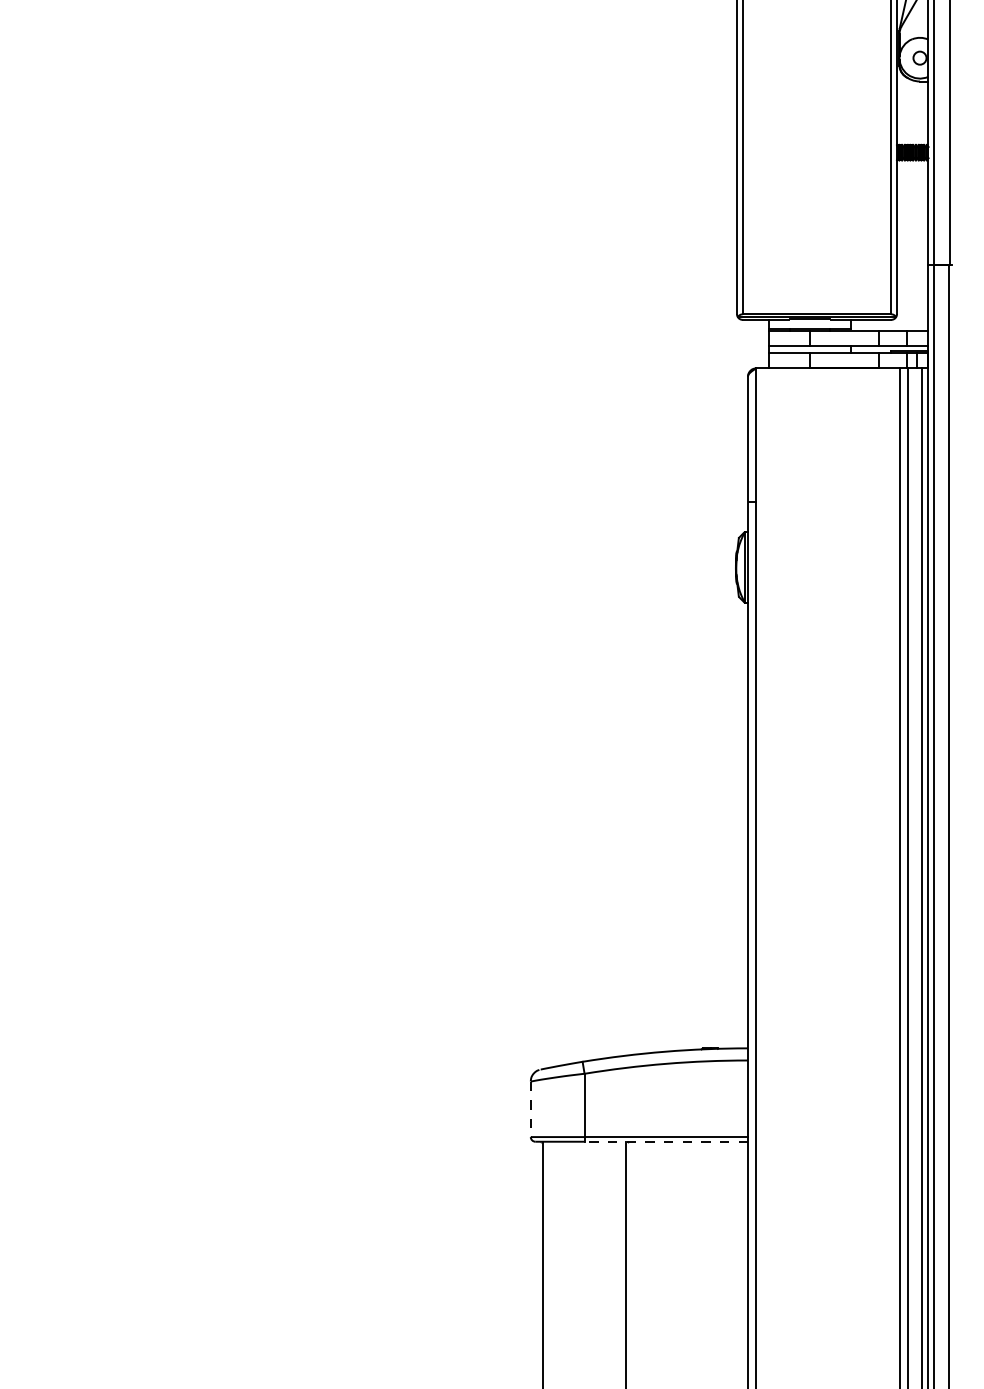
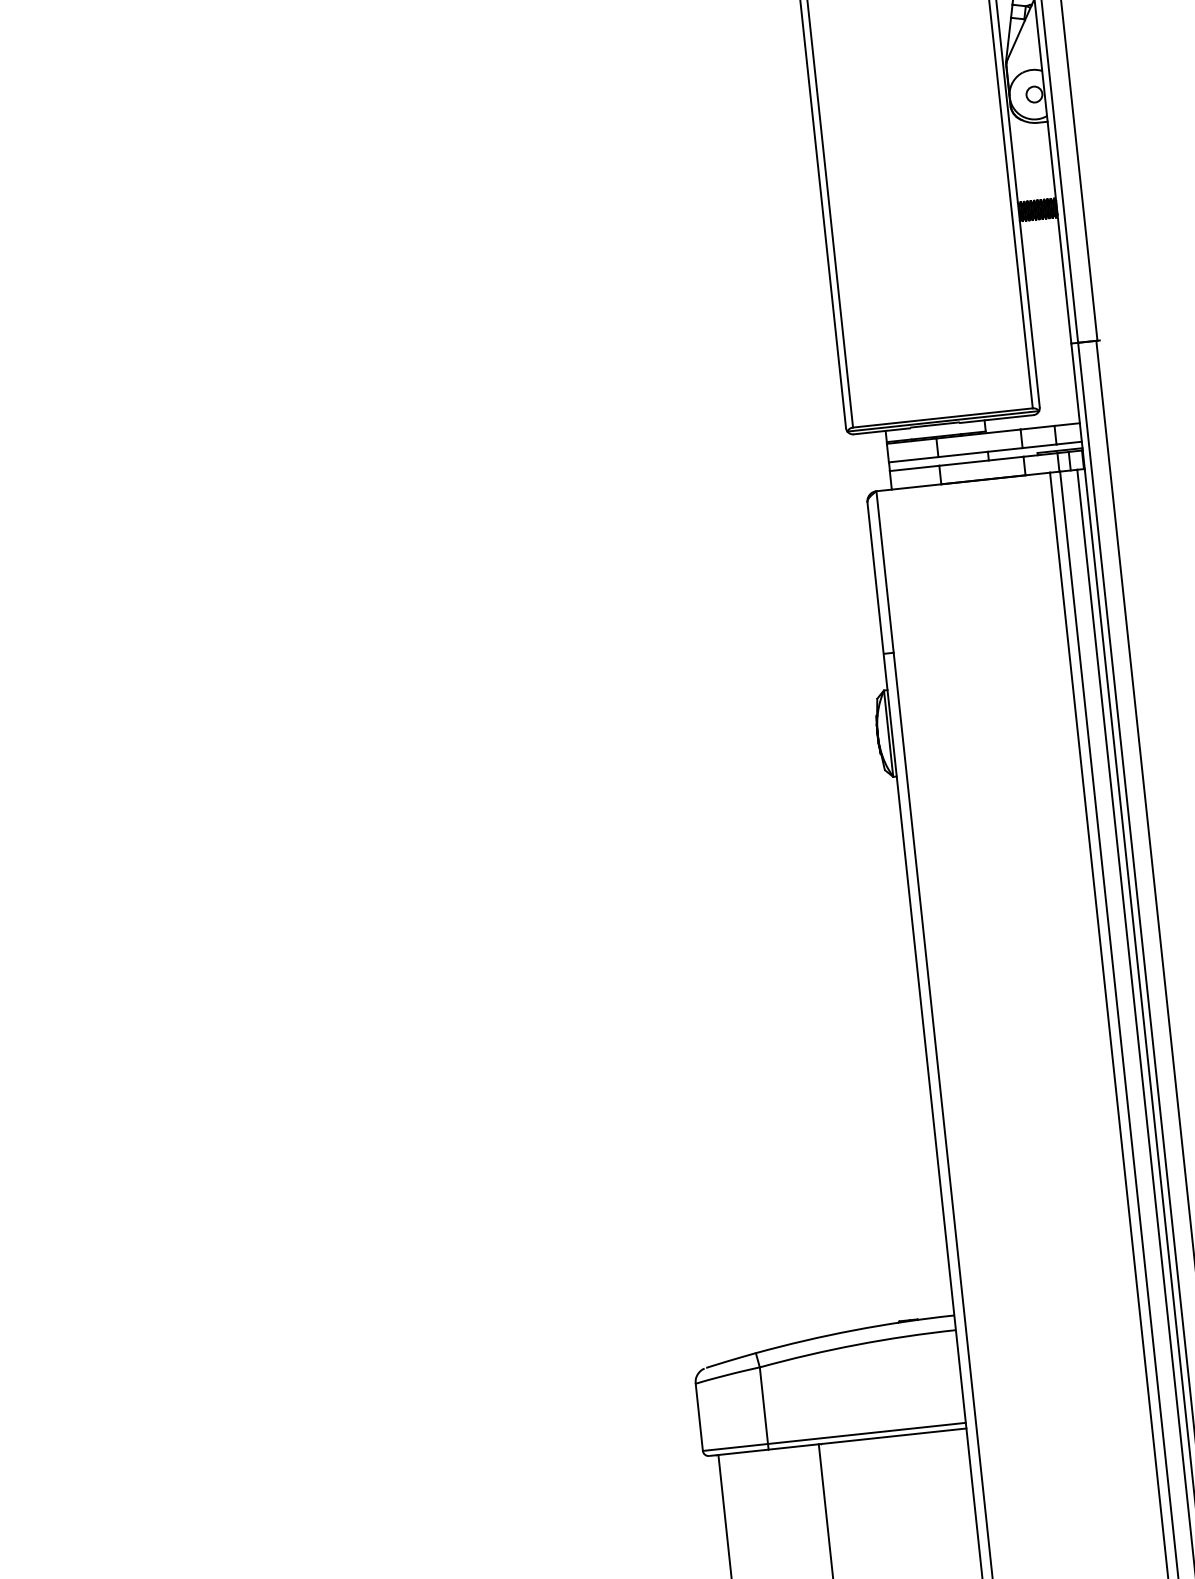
line: (530, 1109) -> (698, 1417), dashed -> solid
line: (666, 1141) -> (867, 1438), dashed -> solid

